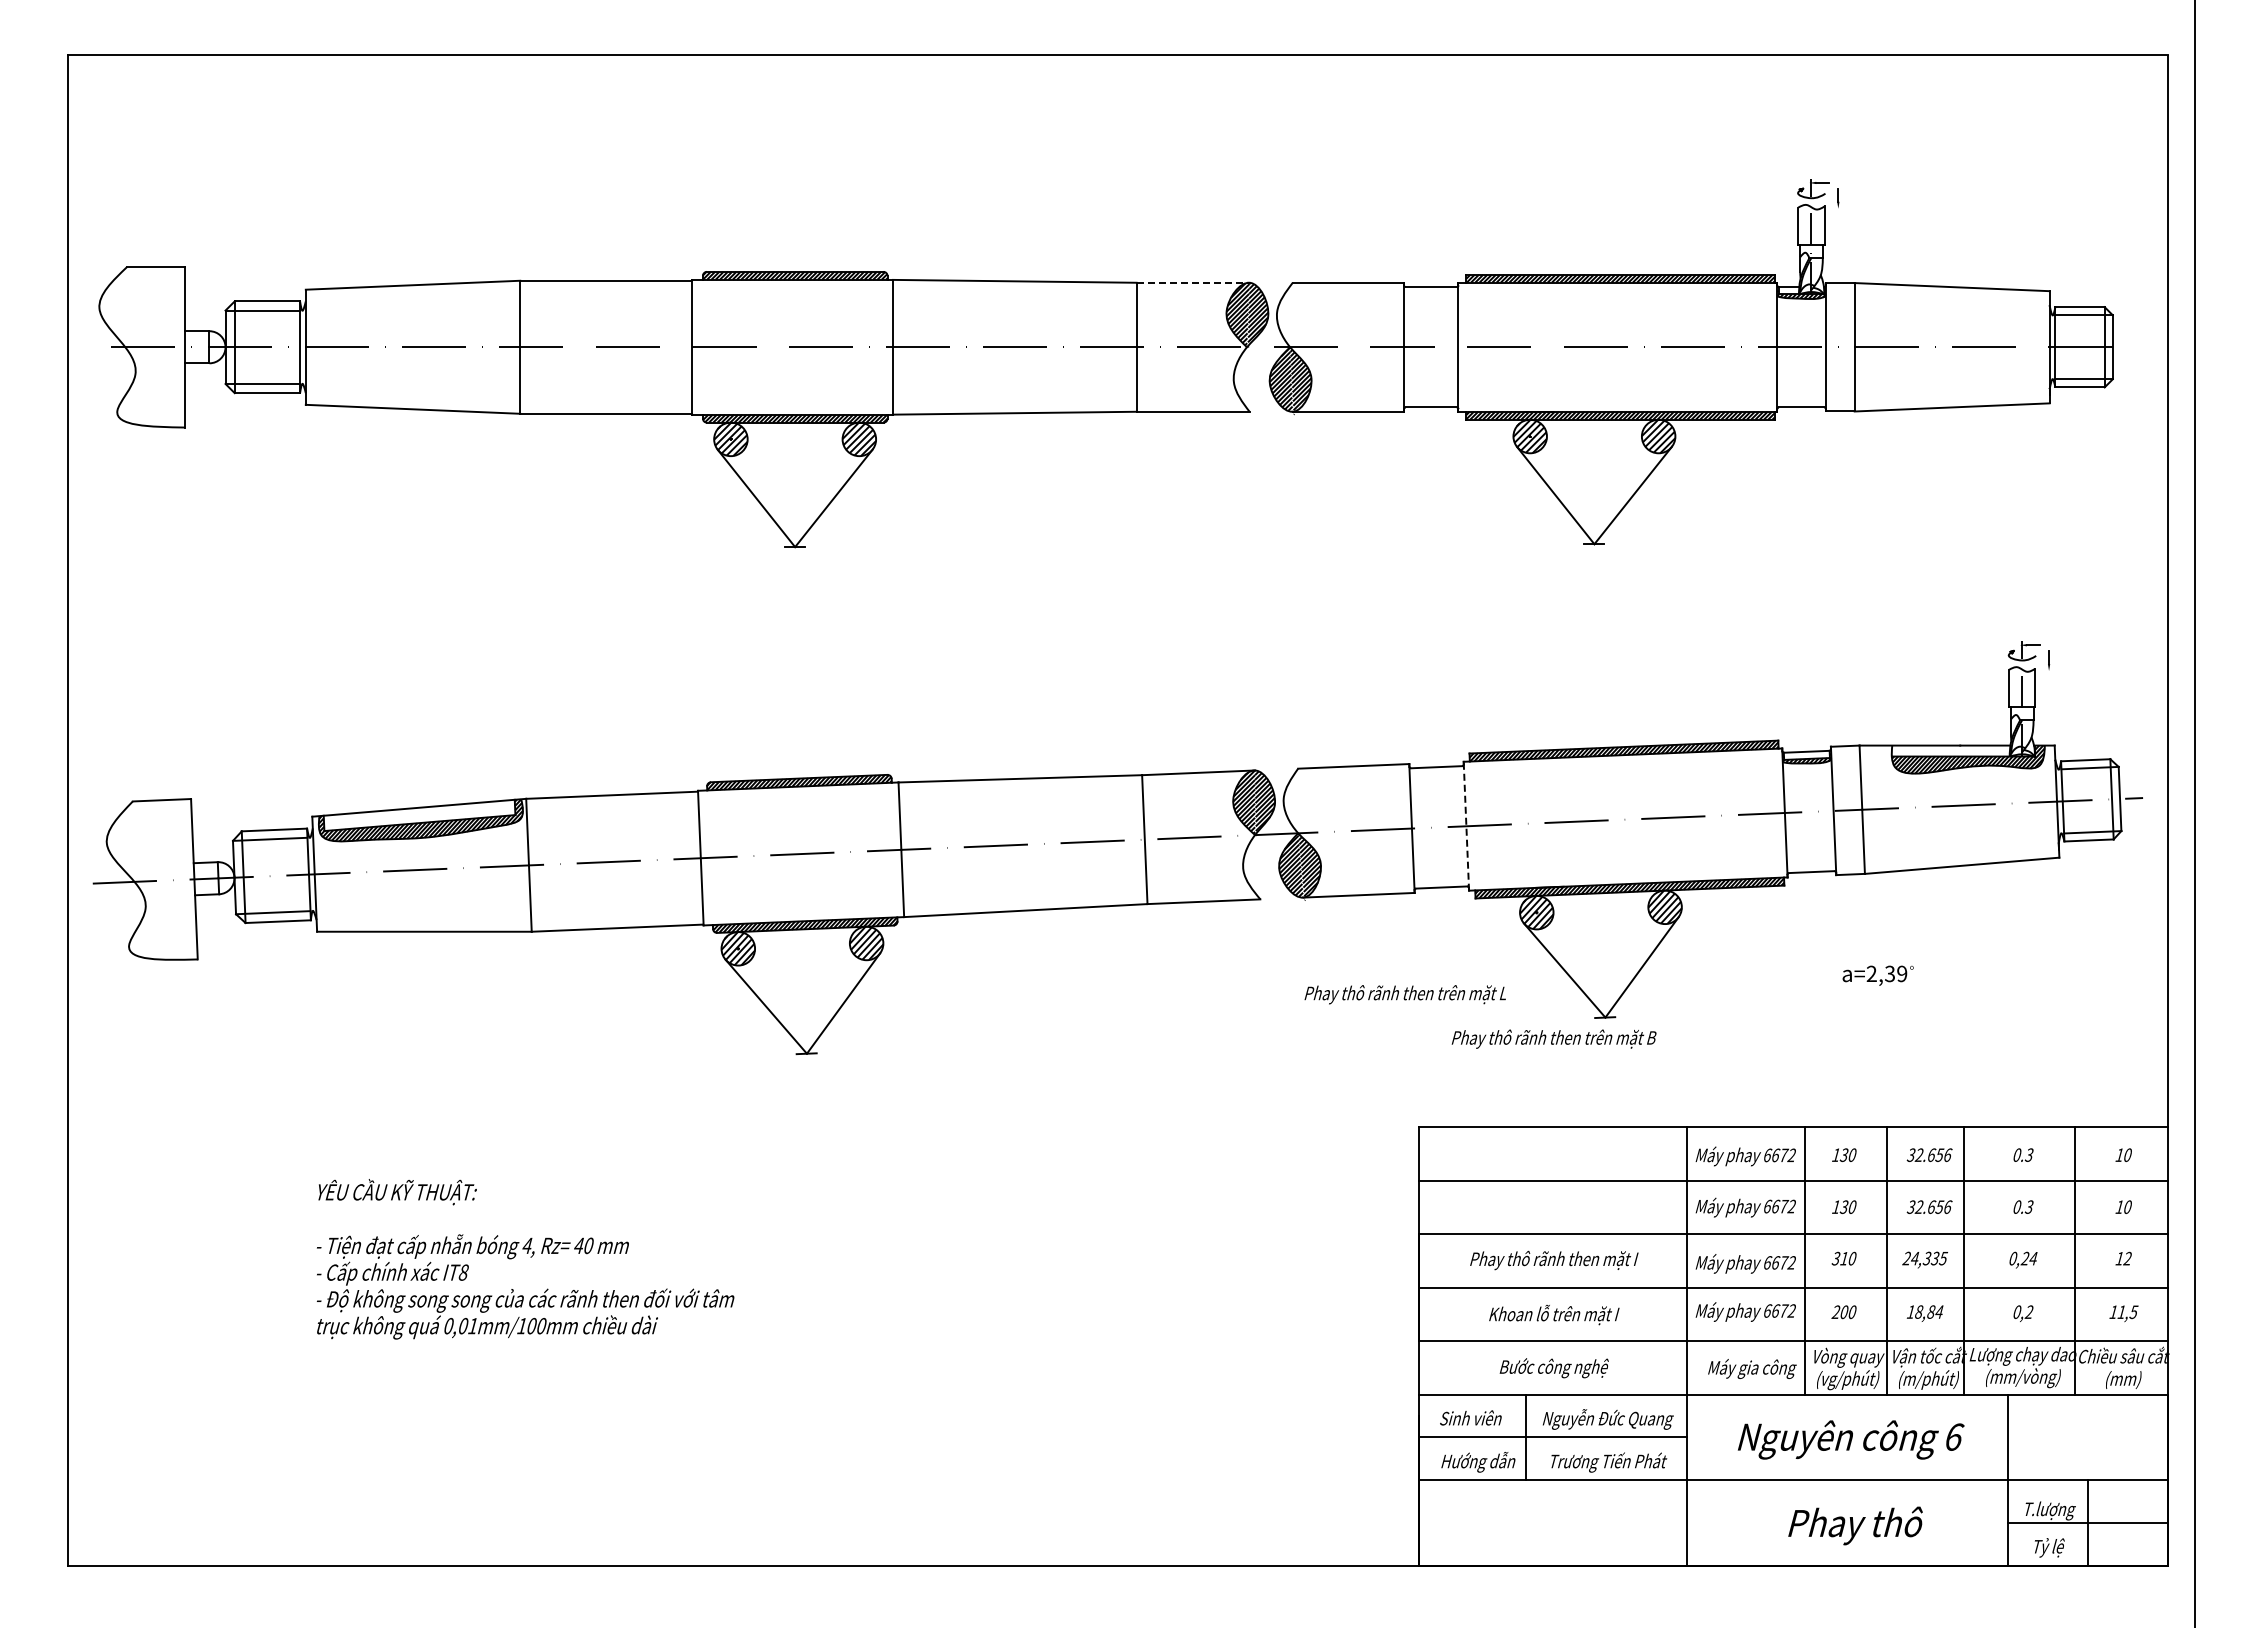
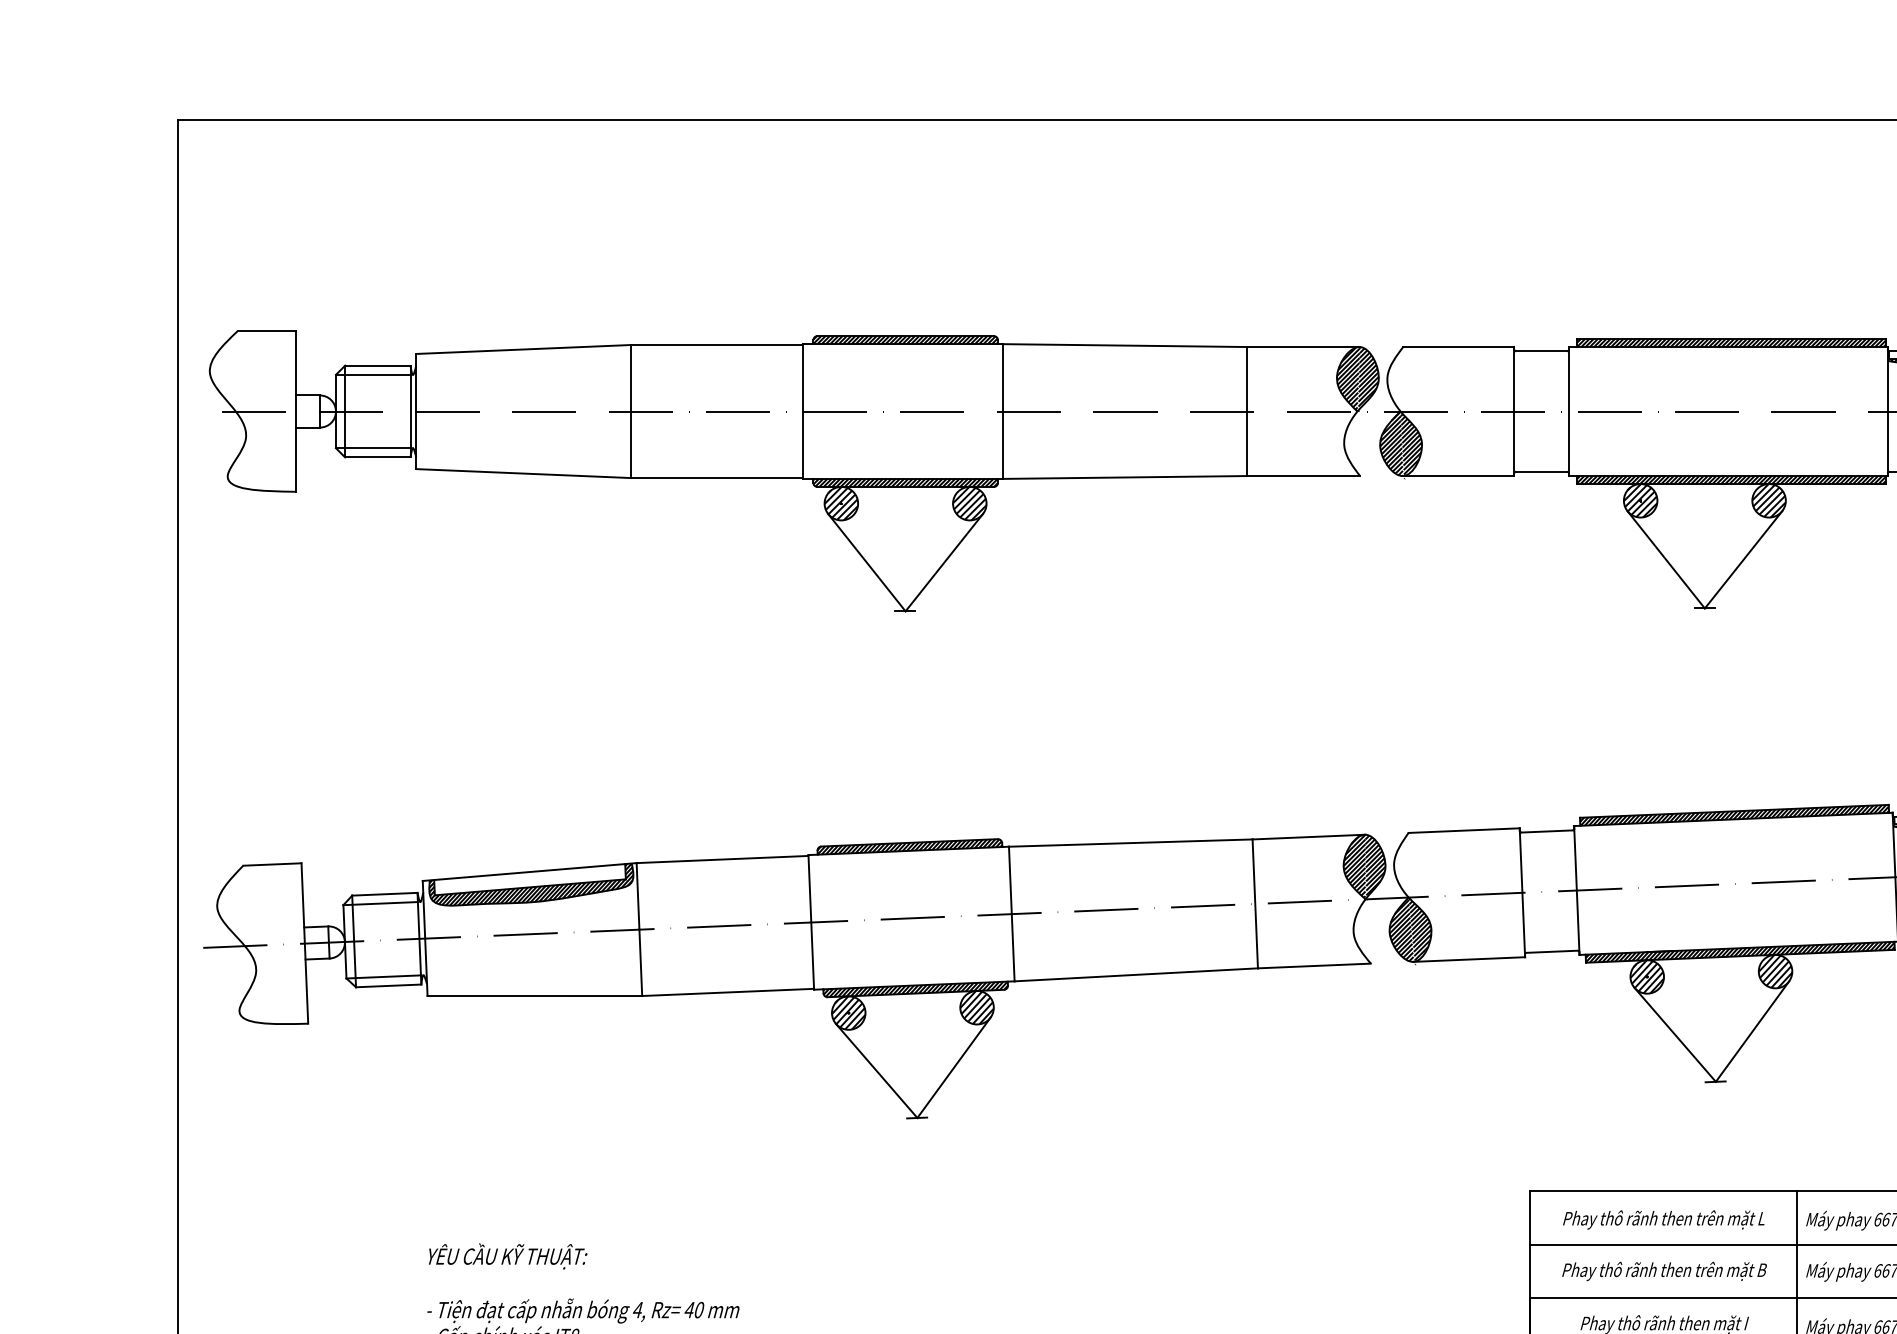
line: (1193, 282) -> (1303, 346), dashed -> solid
line: (1466, 826) -> (1576, 890), dashed -> solid
text: (1404, 994) -> (1662, 1219), moved
text: (1553, 1038) -> (1663, 1270), moved

